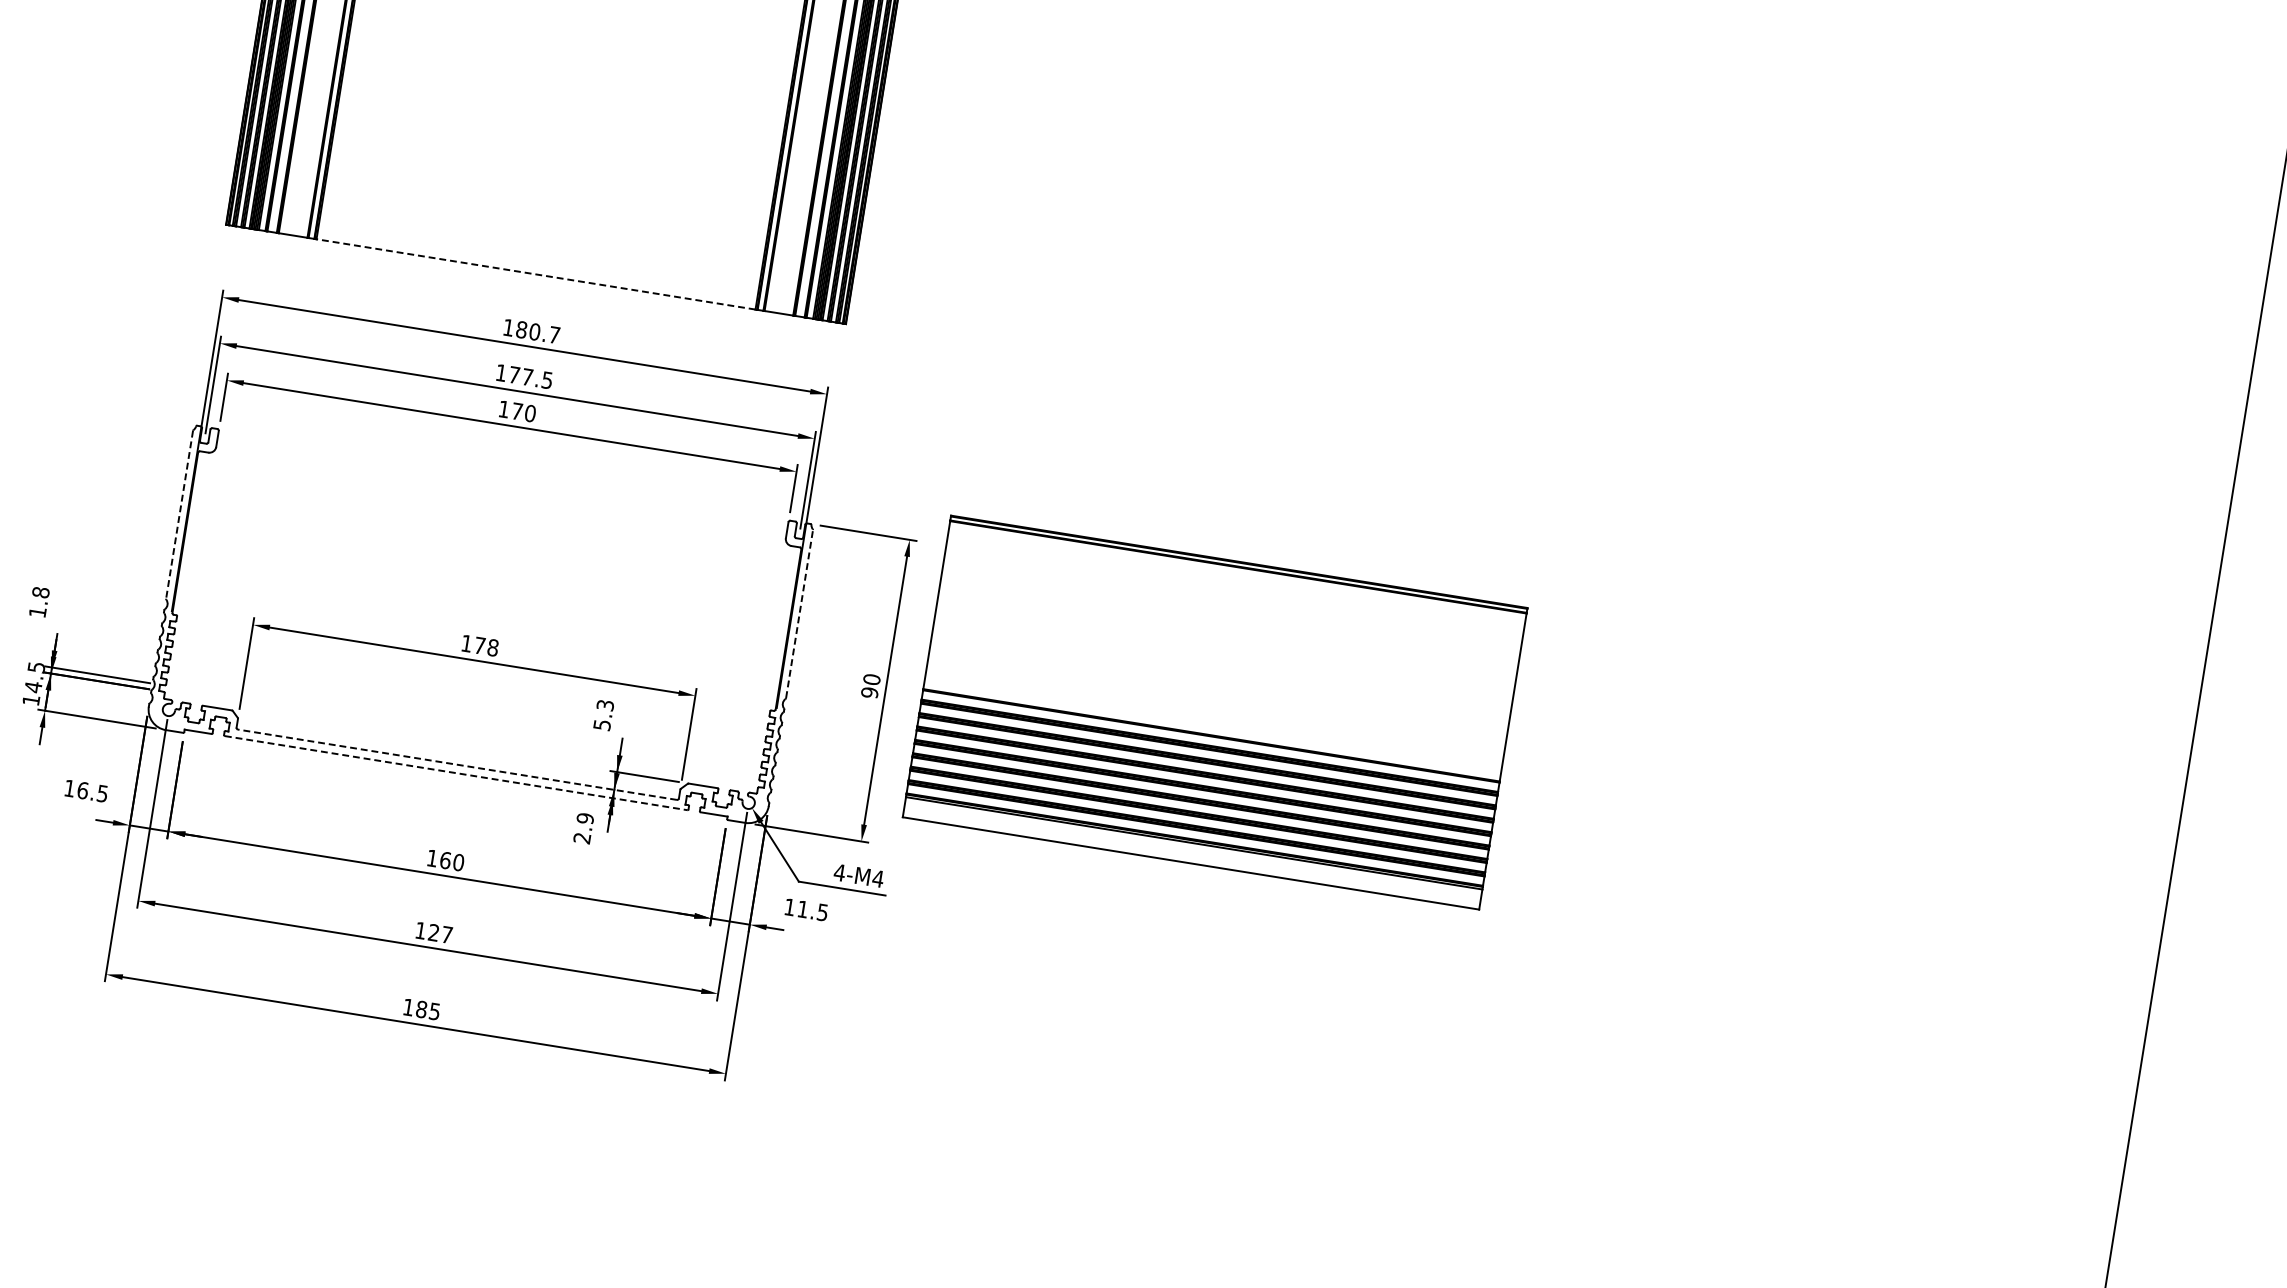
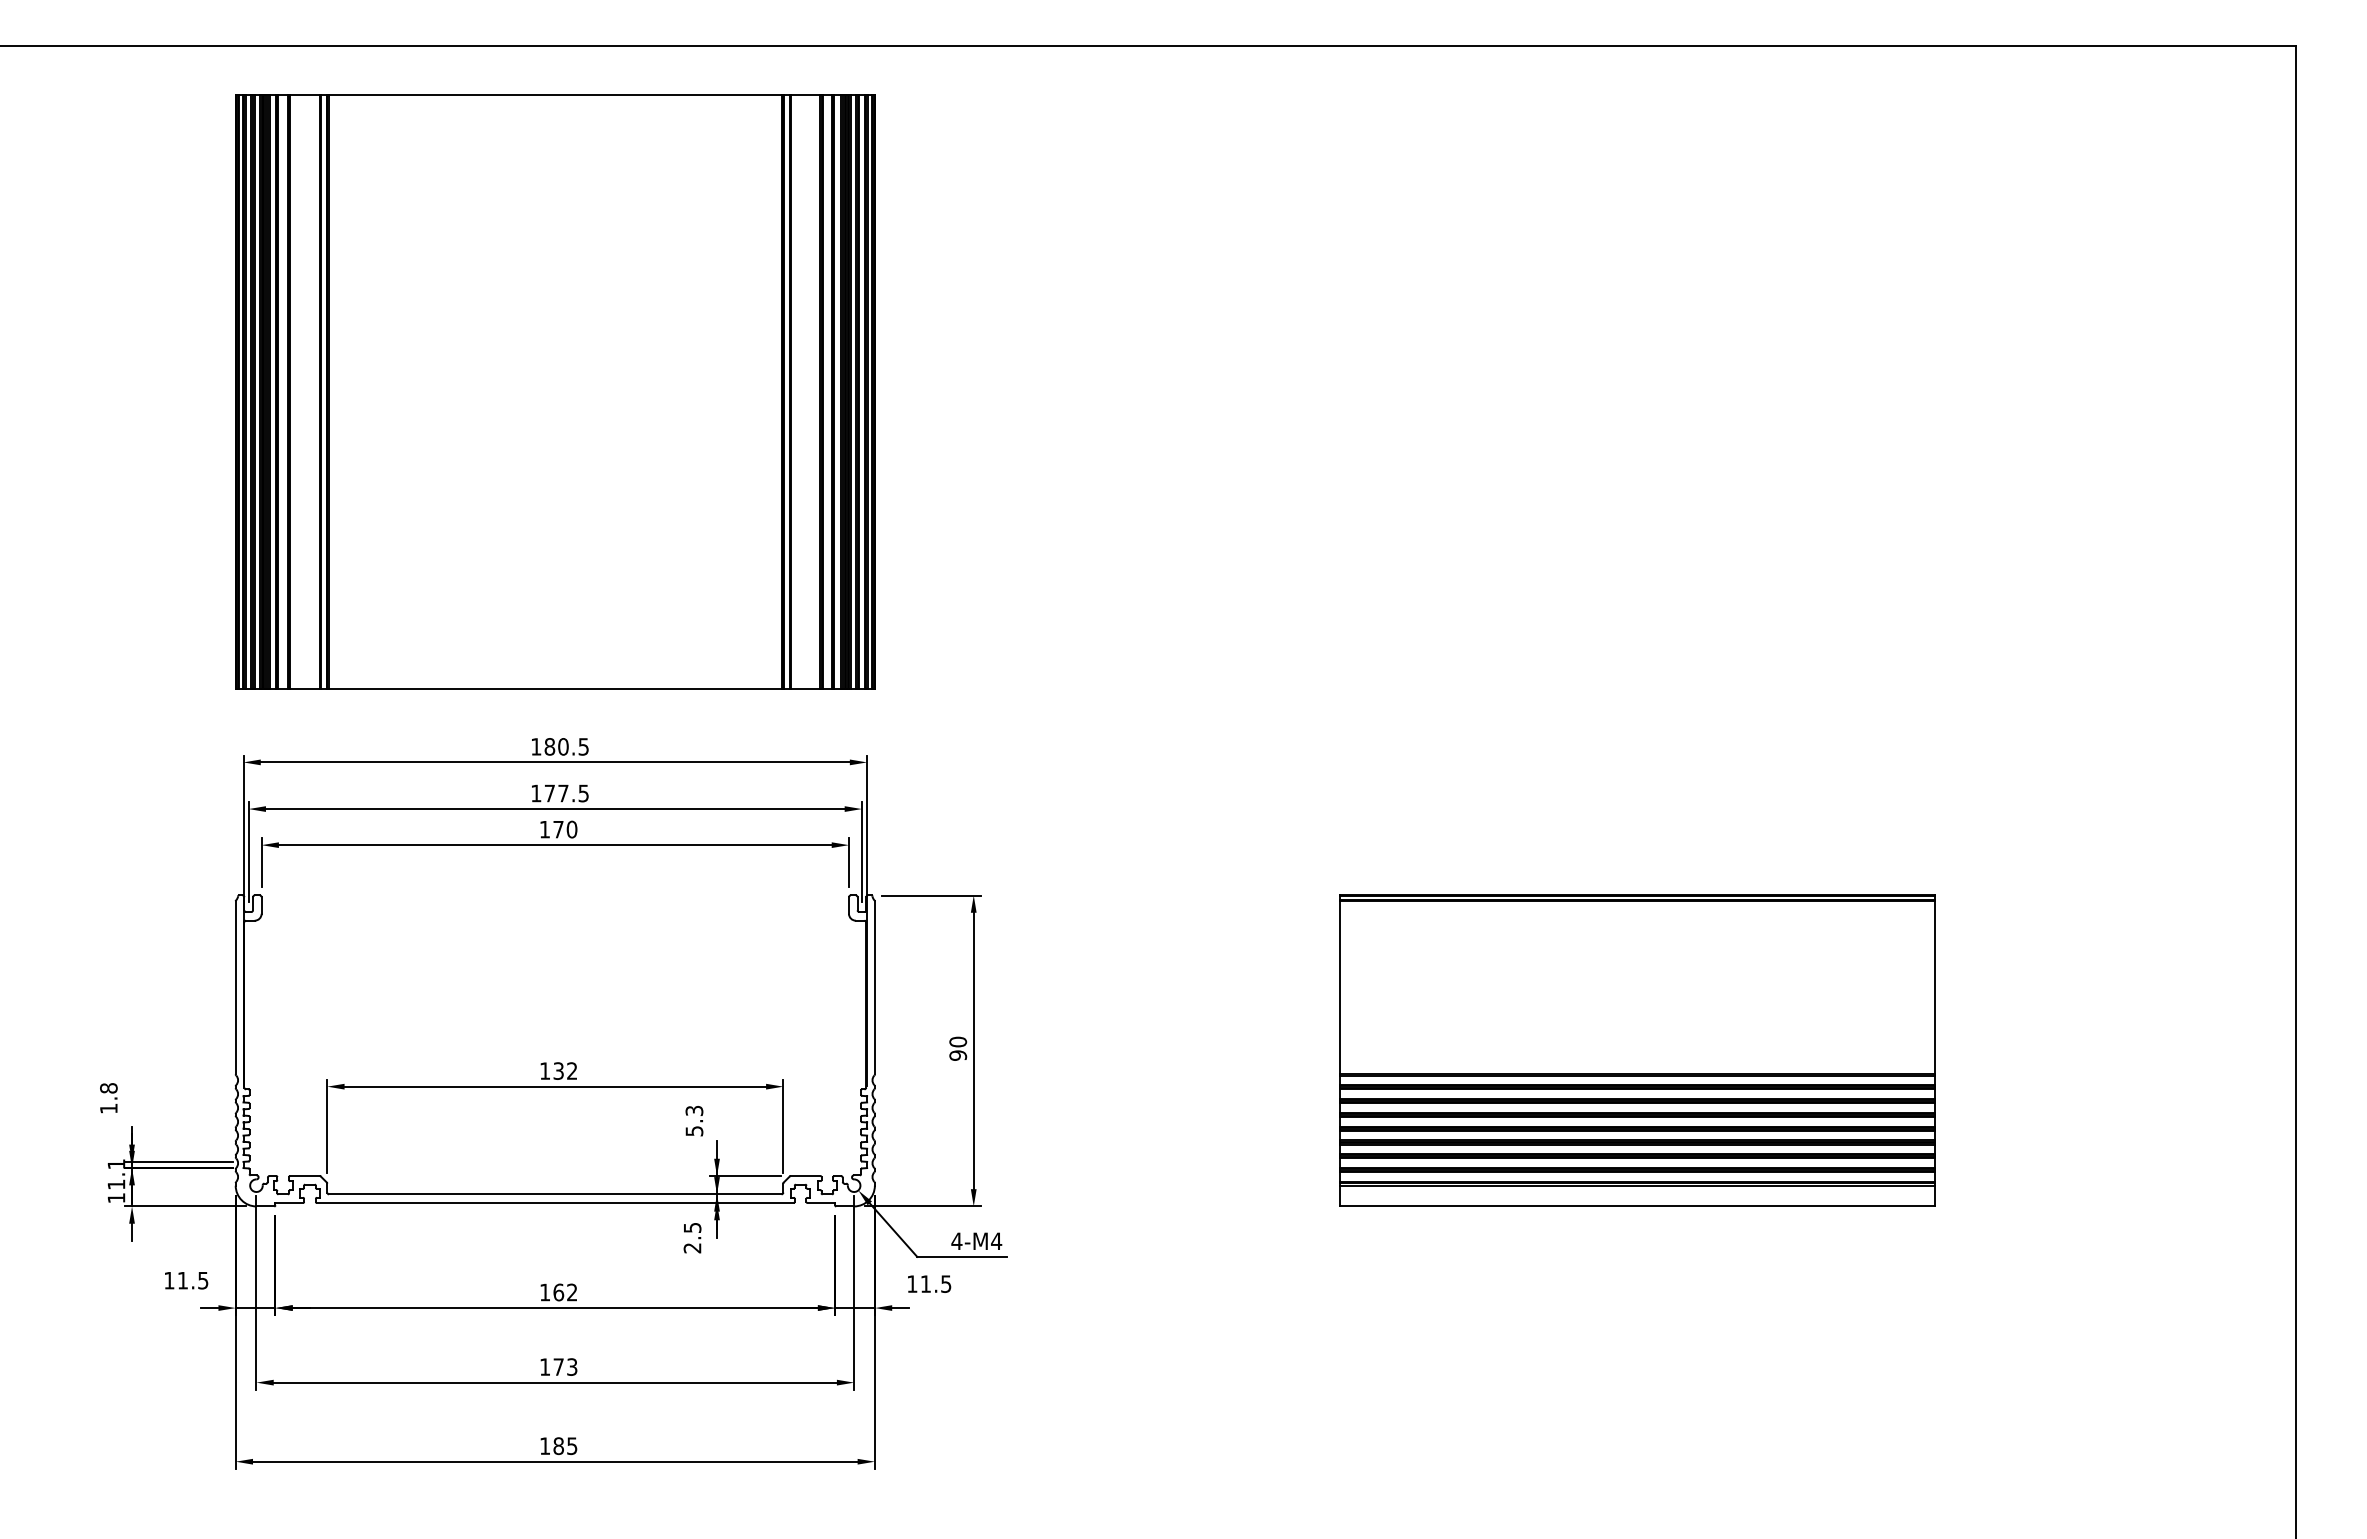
line: (535, 273) -> (554, 688), dashed -> solid
text: (554, 334) -> (583, 746), 180.7 -> 180.5
line: (179, 514) -> (235, 987), dashed -> solid
line: (799, 613) -> (874, 987), dashed -> solid
text: (486, 646) -> (565, 1070), 178 -> 132
text: (34, 677) -> (116, 1174), 14.5 -> 11.1
part: (1215, 712) -> (1637, 1050), moved
line: (456, 764) -> (554, 1194), dashed -> solid
line: (456, 772) -> (555, 1202), dashed -> solid
text: (82, 790) -> (182, 1280), 16.5 -> 11.5
text: (585, 818) -> (692, 1227), 2.9 -> 2.5
text: (458, 862) -> (572, 1292), 160 -> 162
text: (440, 933) -> (565, 1366), 127 -> 173

